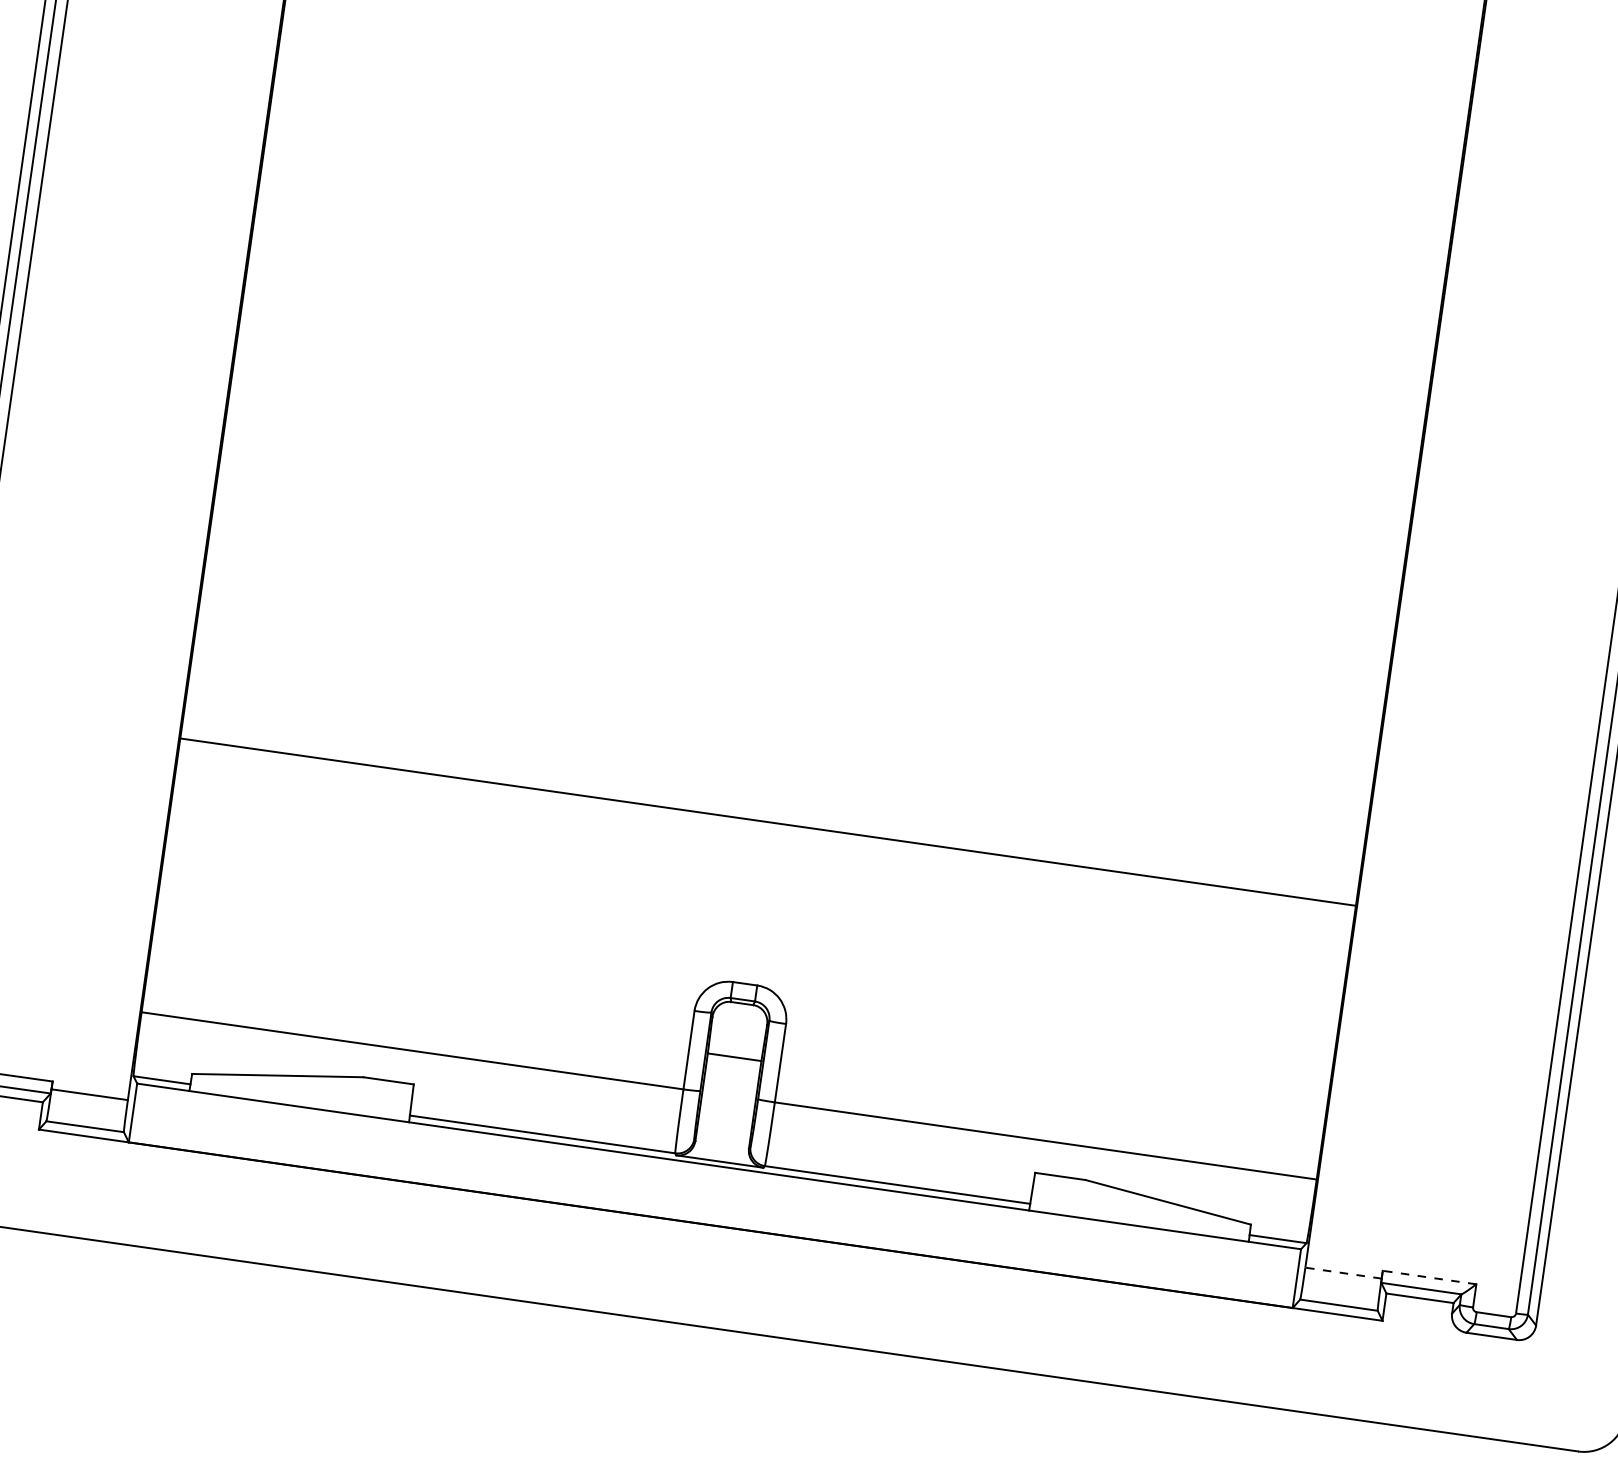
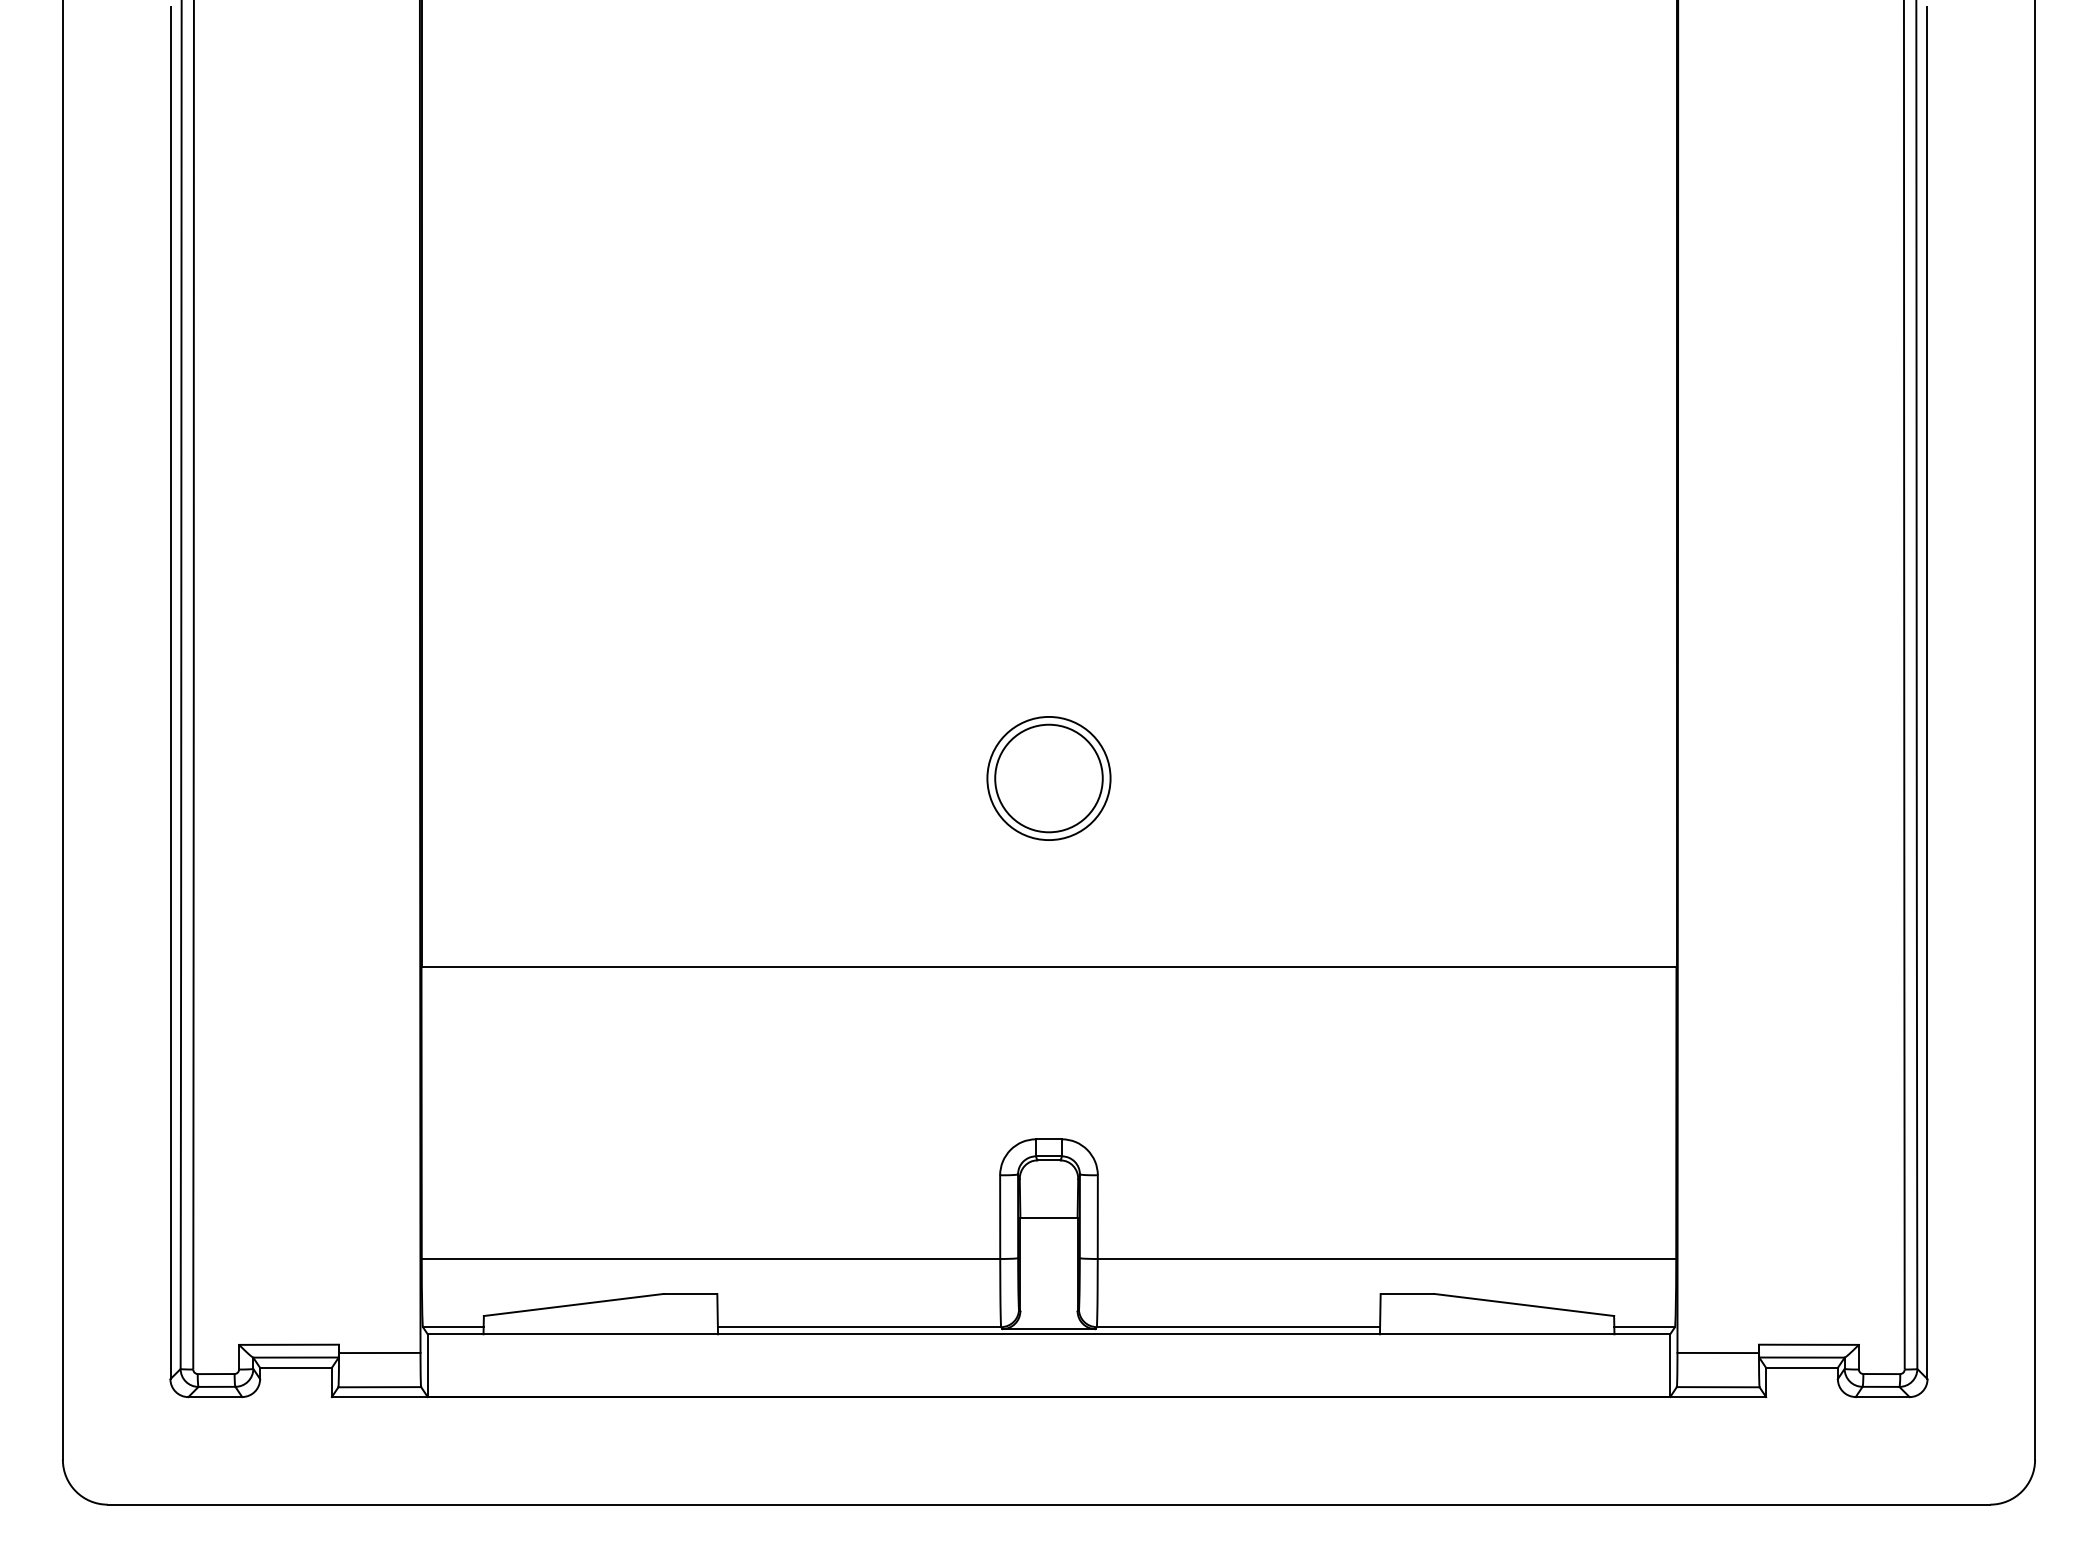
part: (792, 645) -> (1048, 778), added
line: (1343, 1273) -> (1718, 1353), dashed -> solid
line: (1429, 1277) -> (1808, 1344), dashed -> solid

